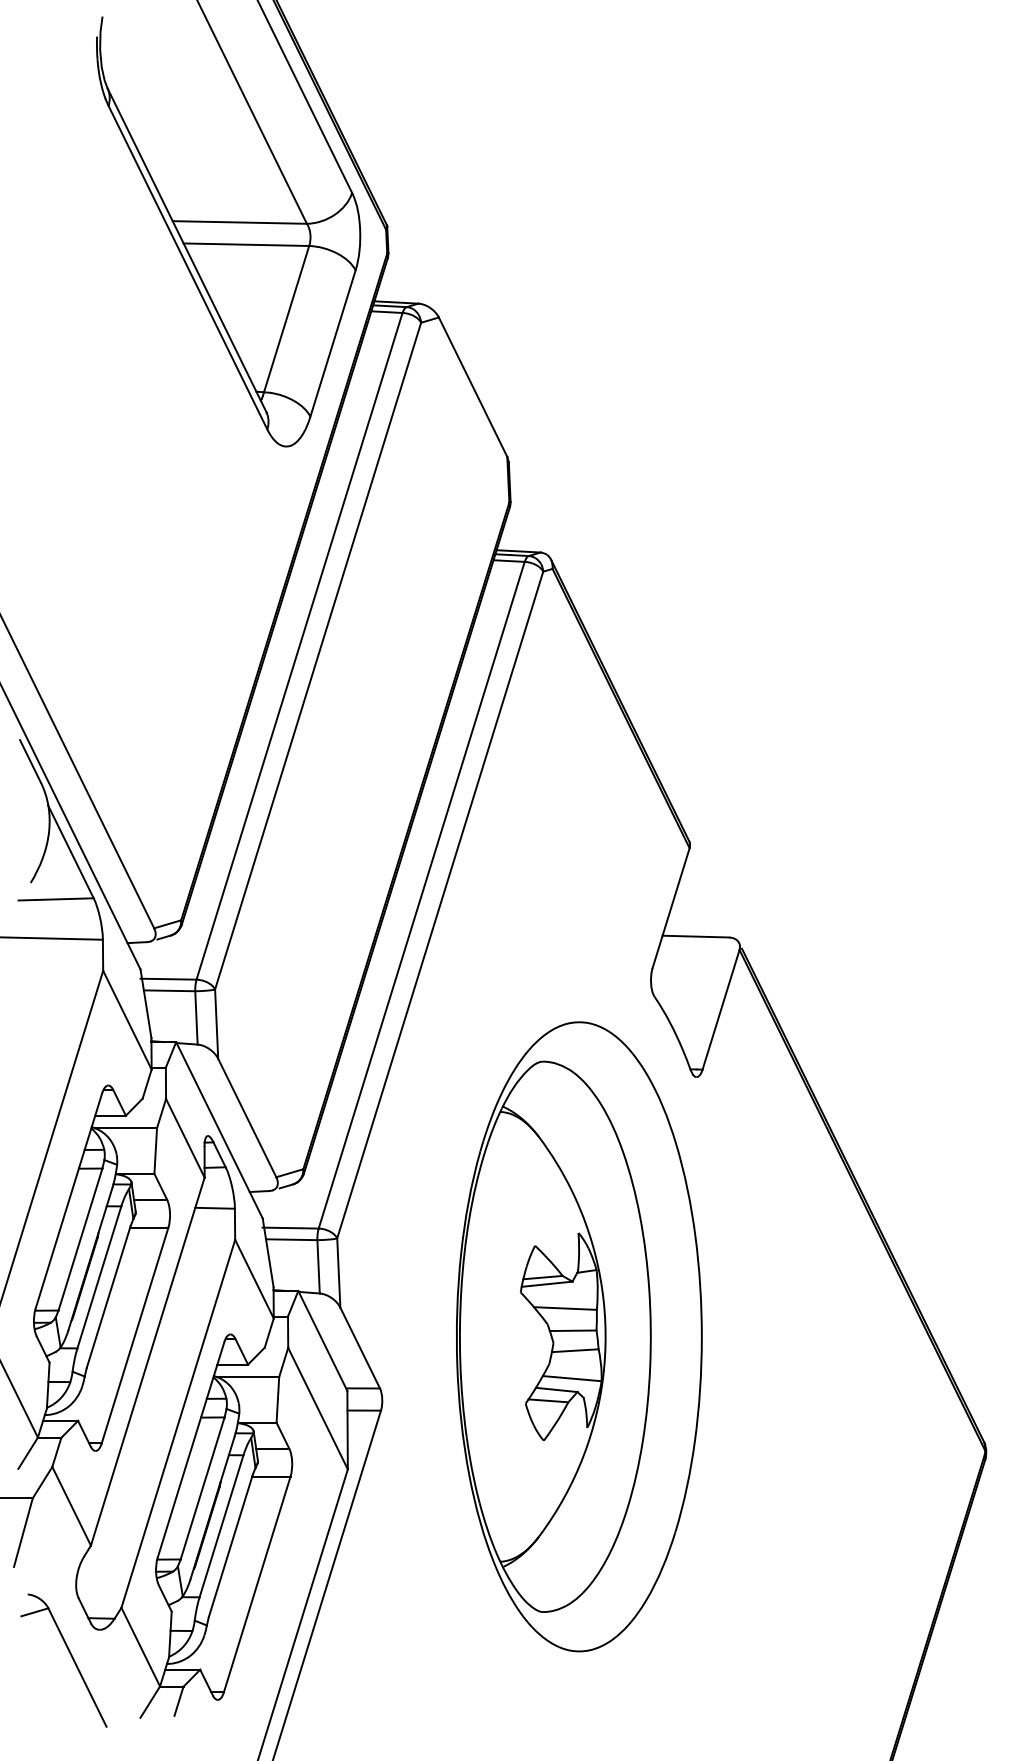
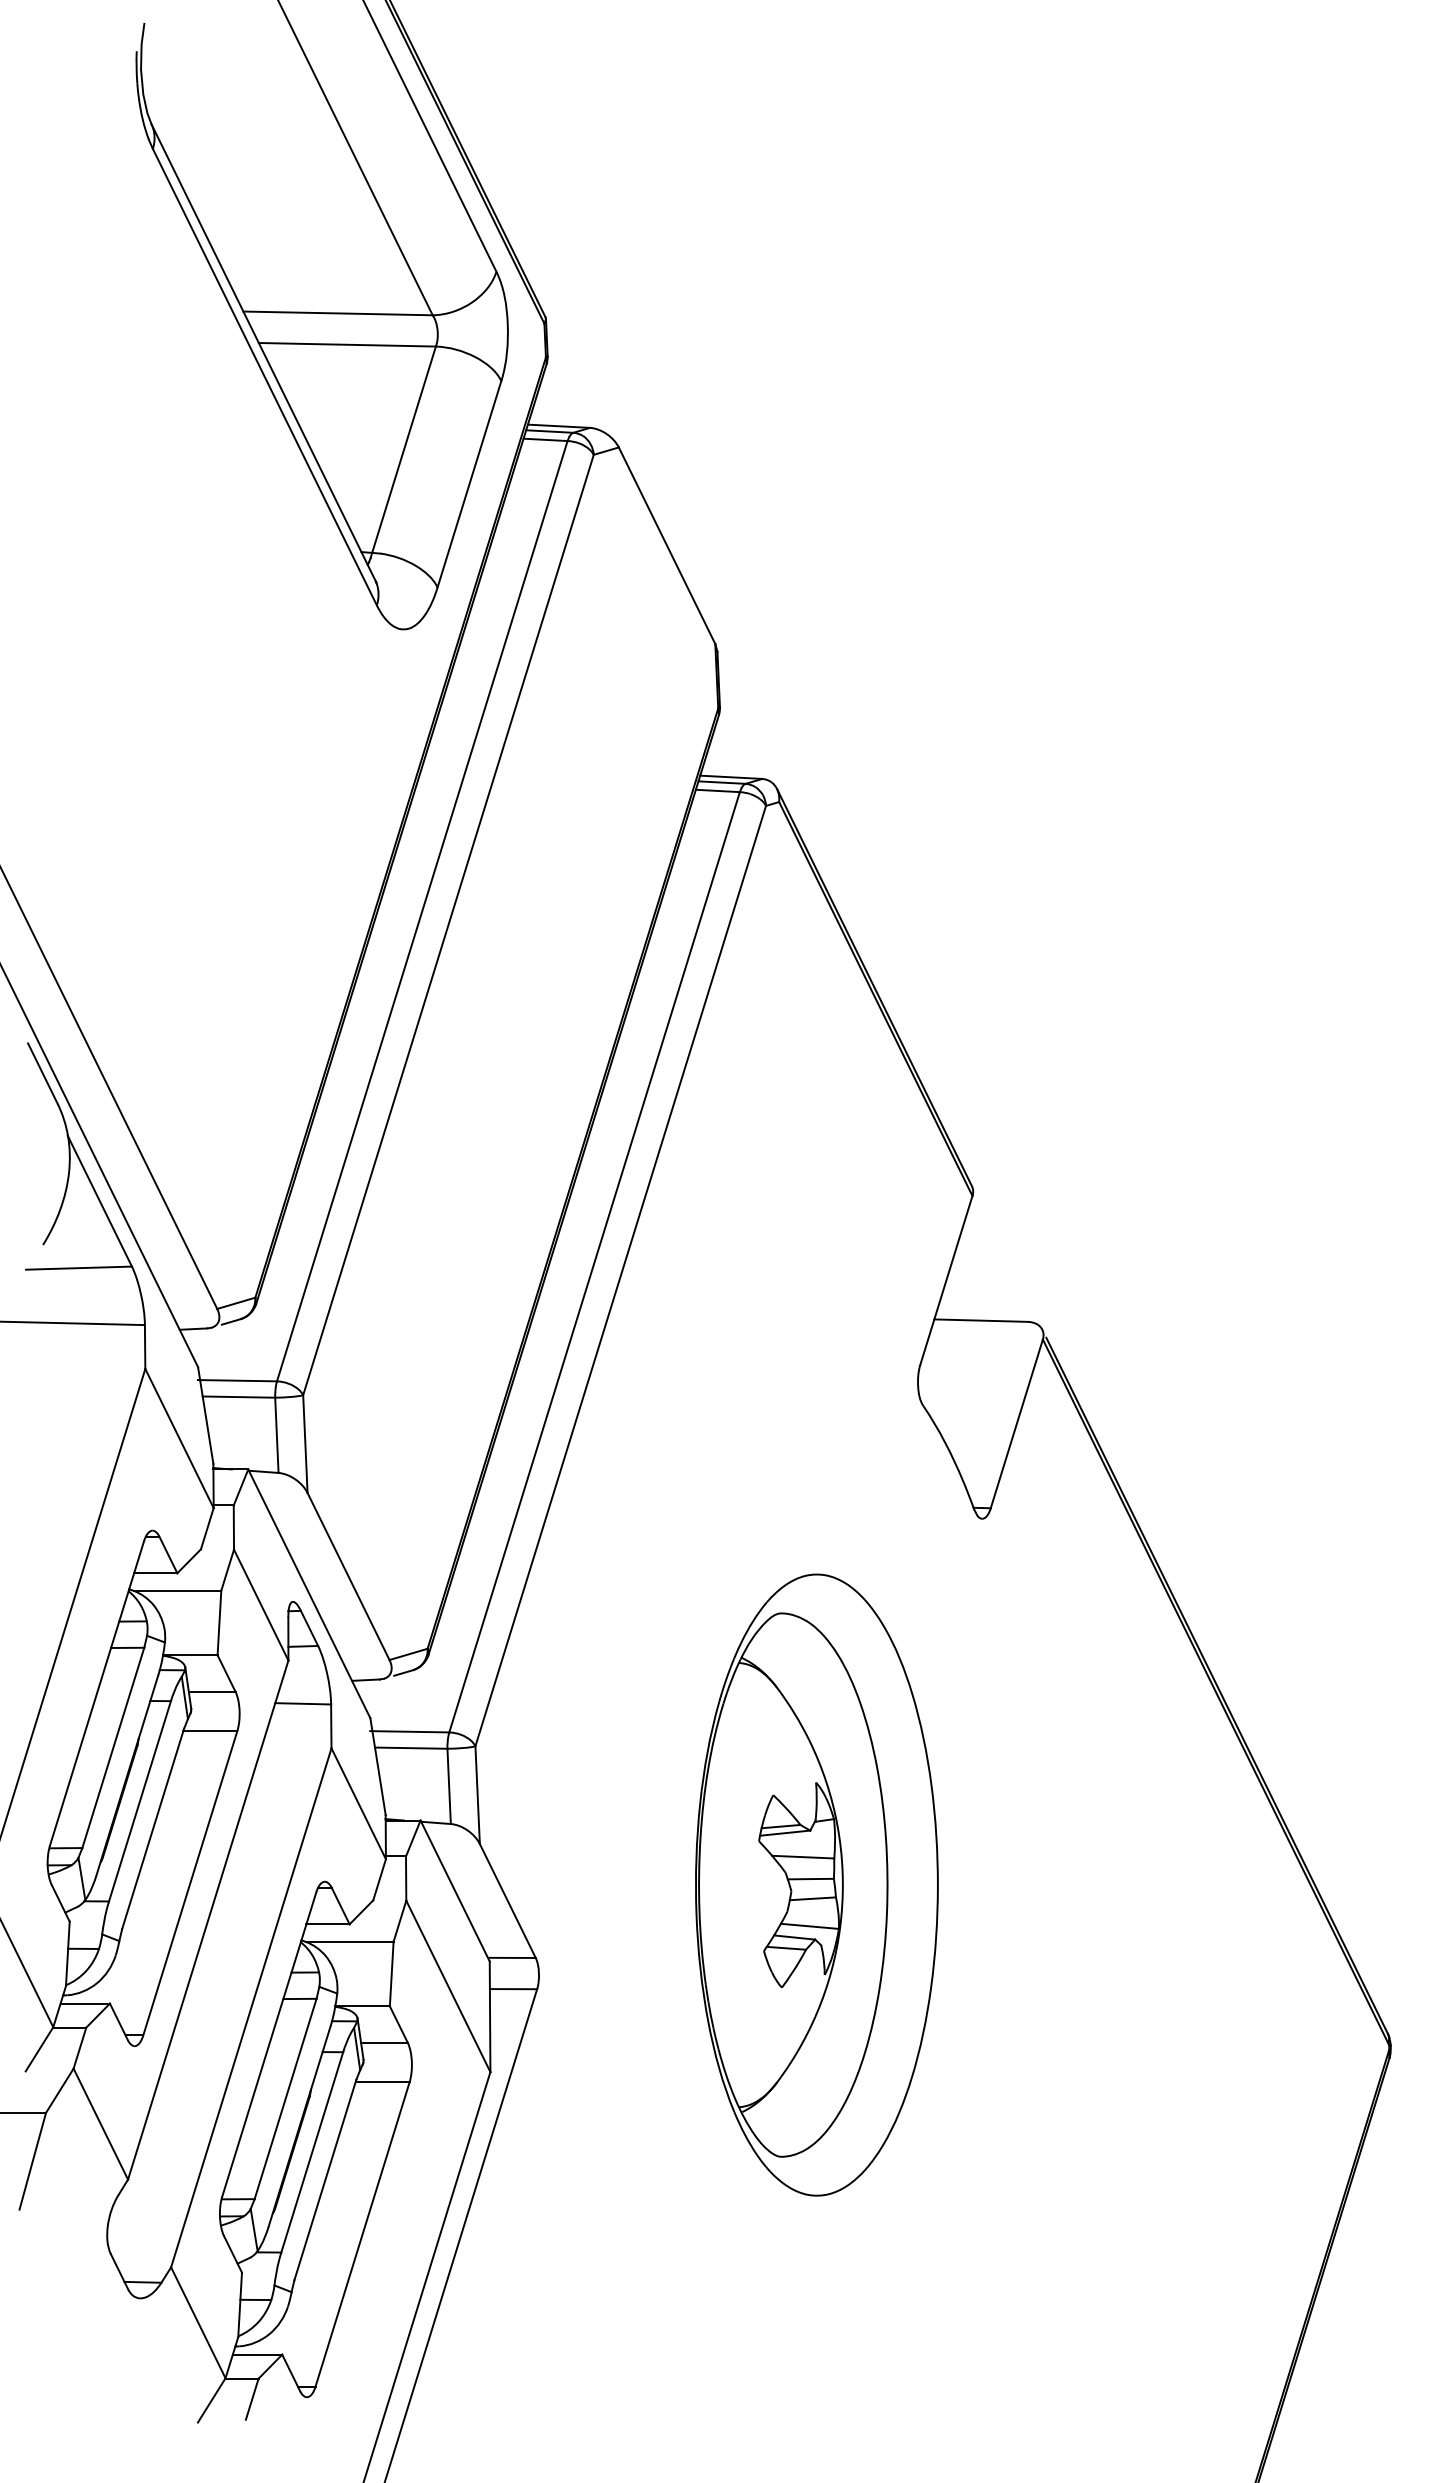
part: (579, 1336) -> (816, 1884), size x0.7
part: (71, 1656) -> (100, 2336), removed

